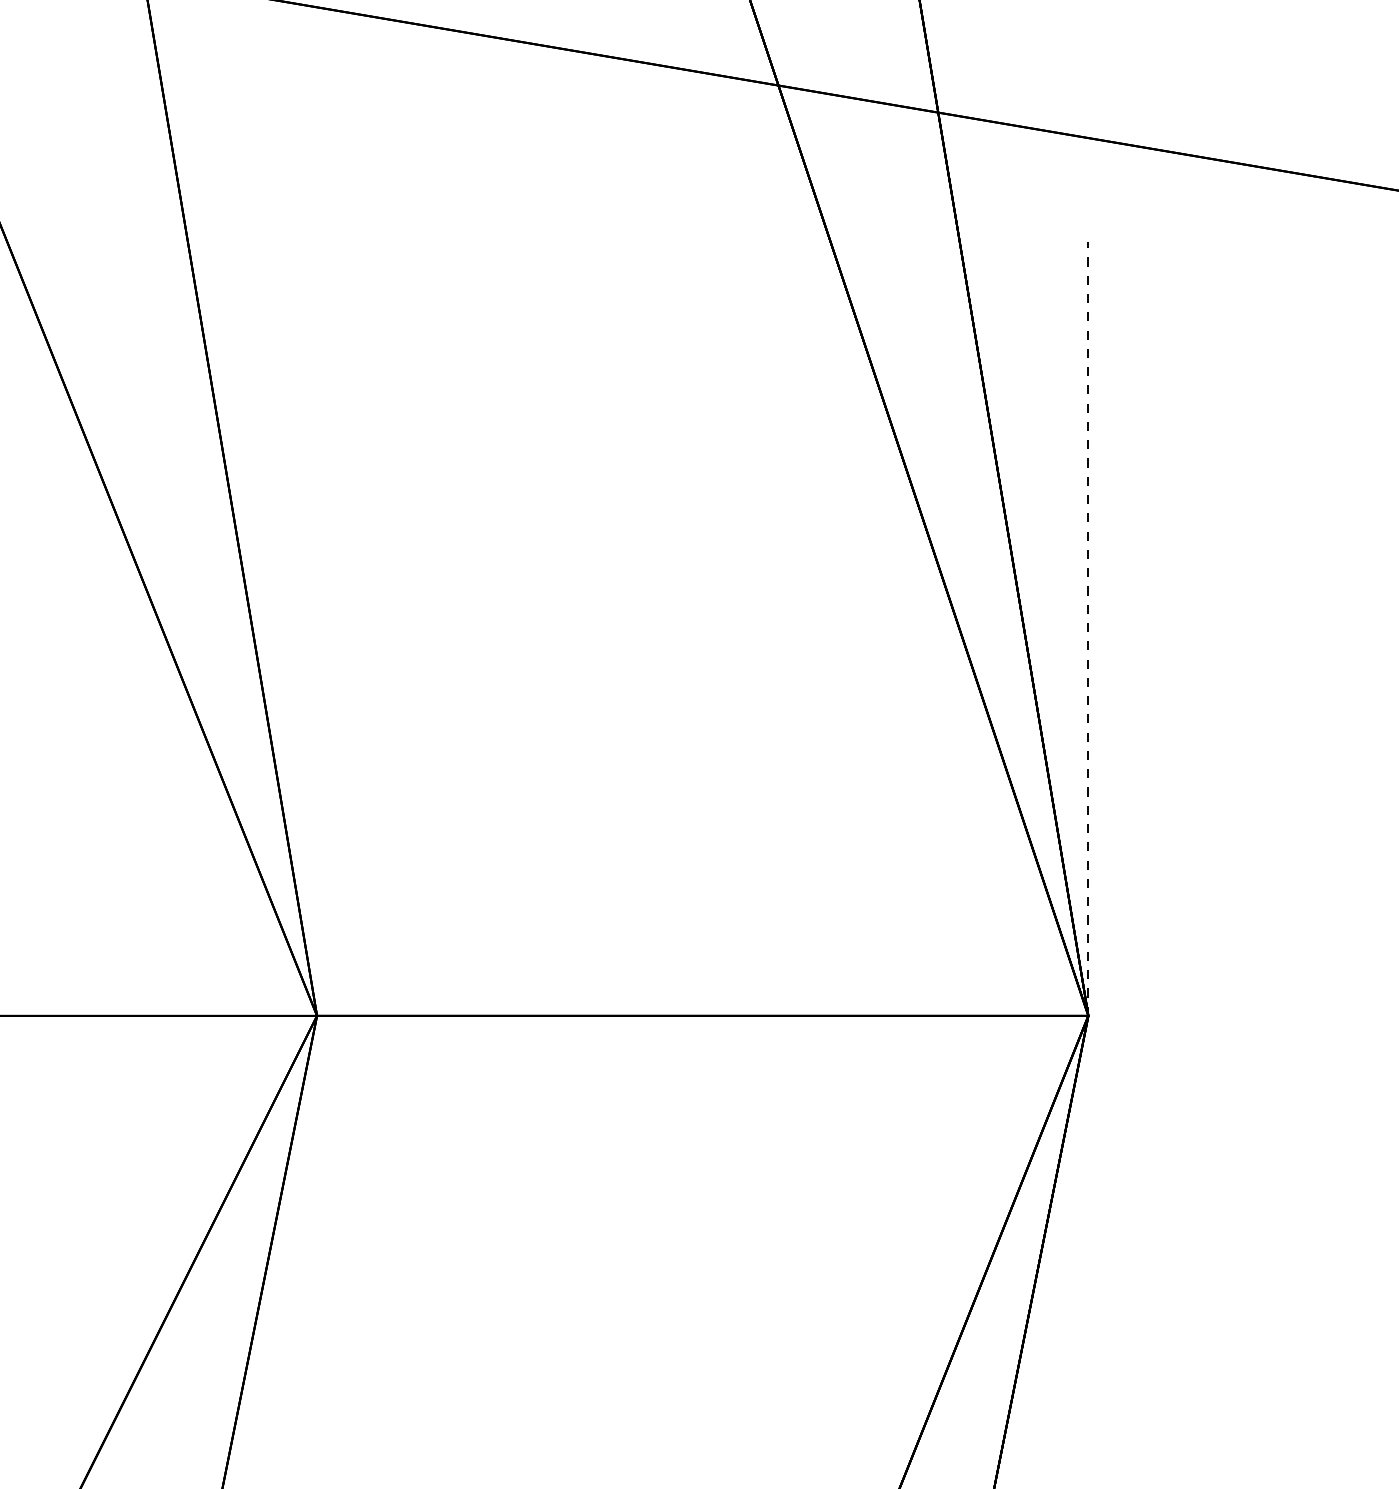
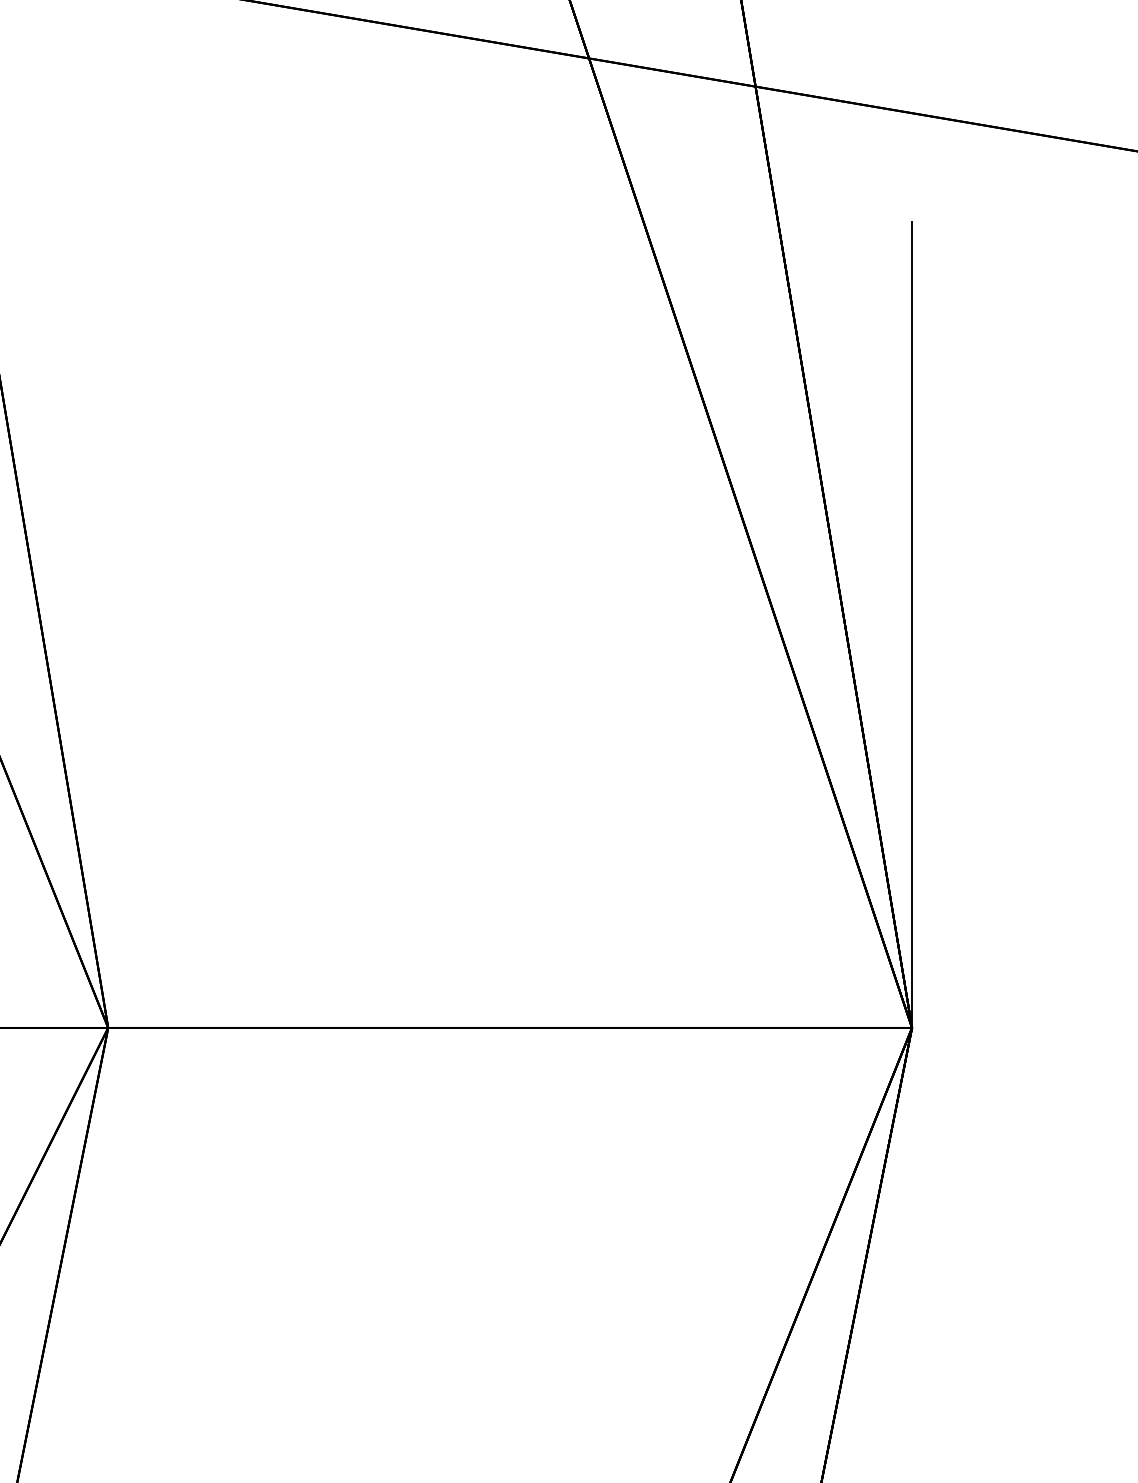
line: (1088, 628) -> (912, 624), dashed -> solid

